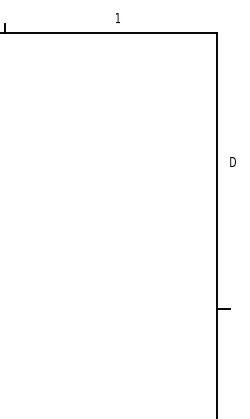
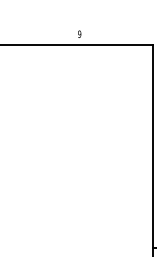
text: (117, 18) -> (79, 34), 1 -> 9

